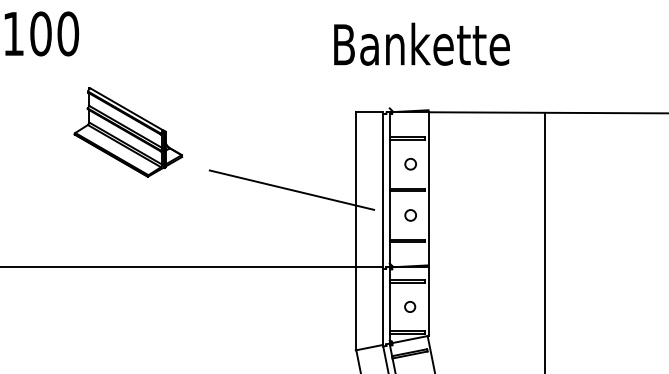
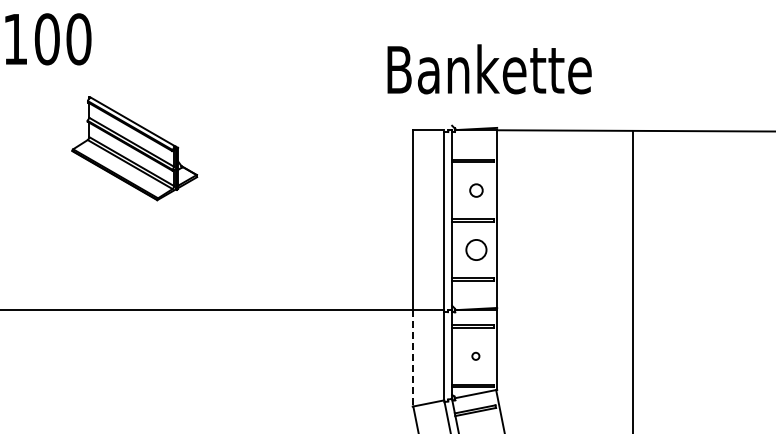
text: (421, 44) -> (489, 69), moved
part: (128, 132) -> (134, 148), moved
line: (291, 190) -> (338, 220), removed
circle: (410, 214) -> (476, 249), size x1.6
circle: (409, 307) -> (475, 356), size x0.6
line: (355, 308) -> (412, 358), solid -> dashed

